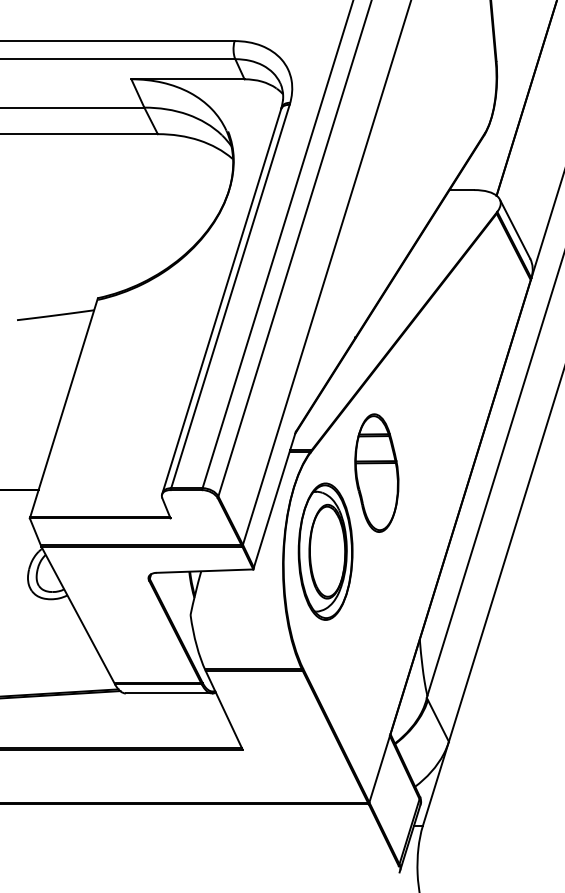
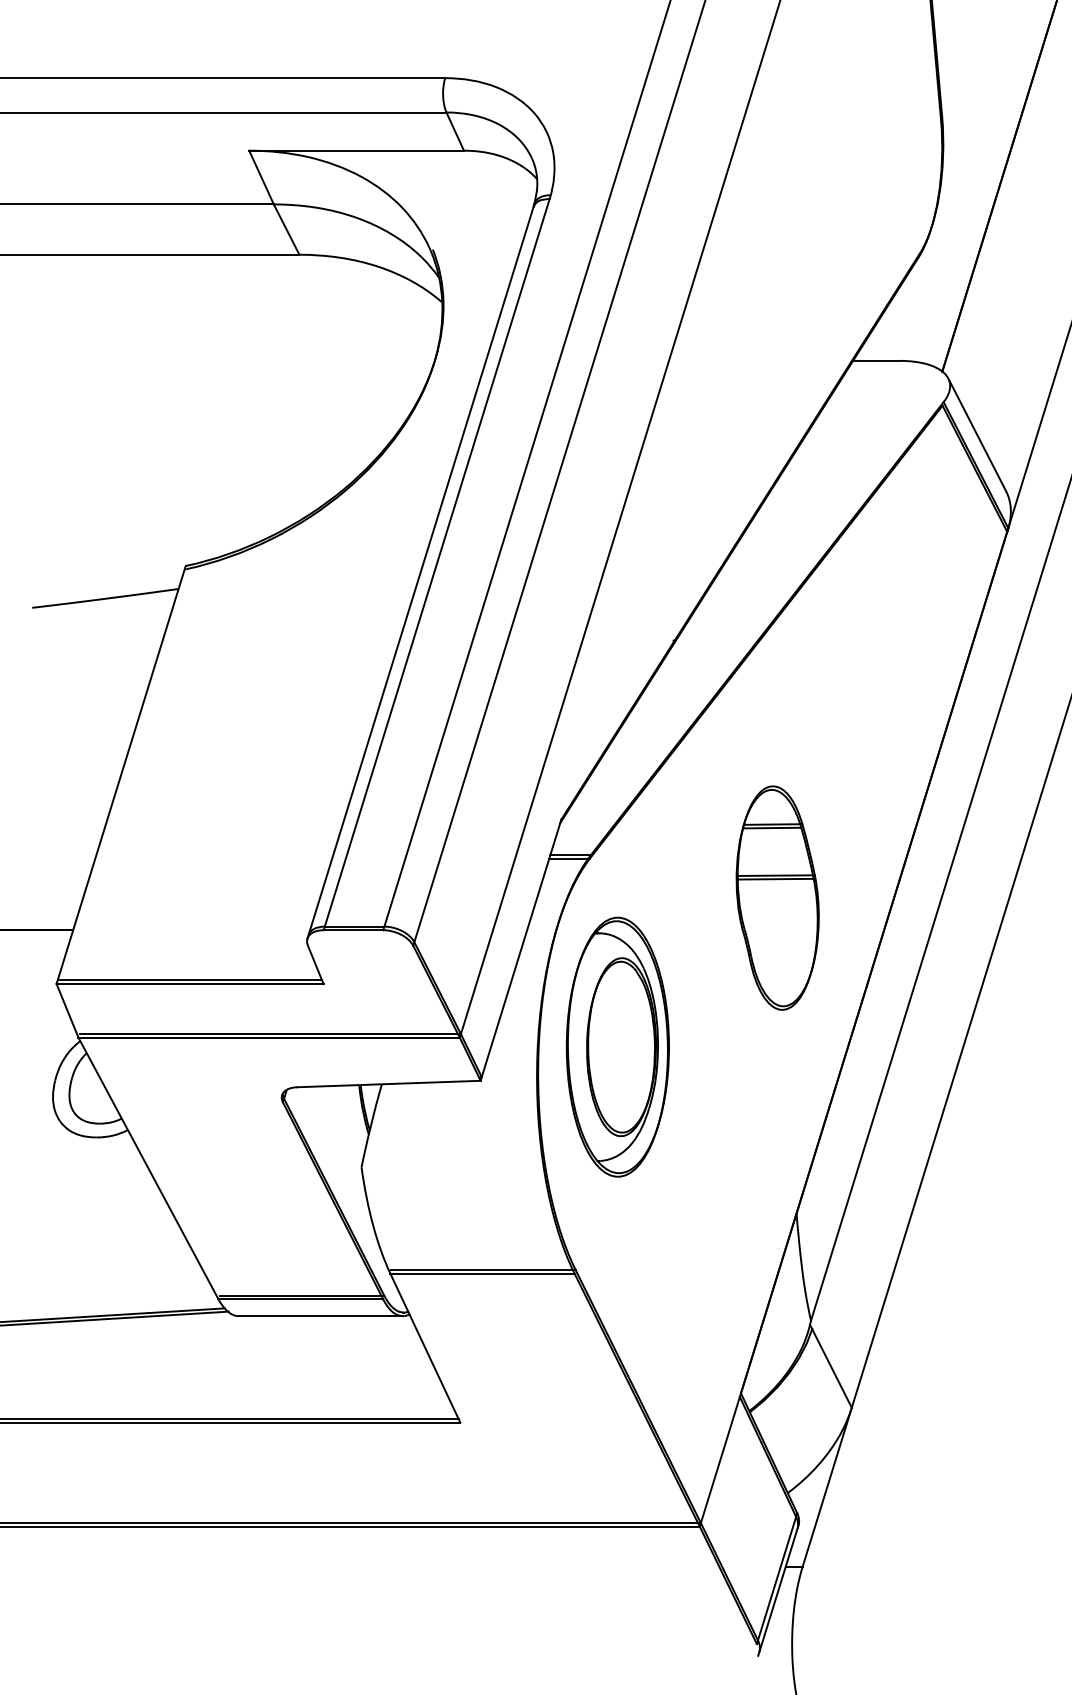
part: (376, 472) -> (777, 896), moved

